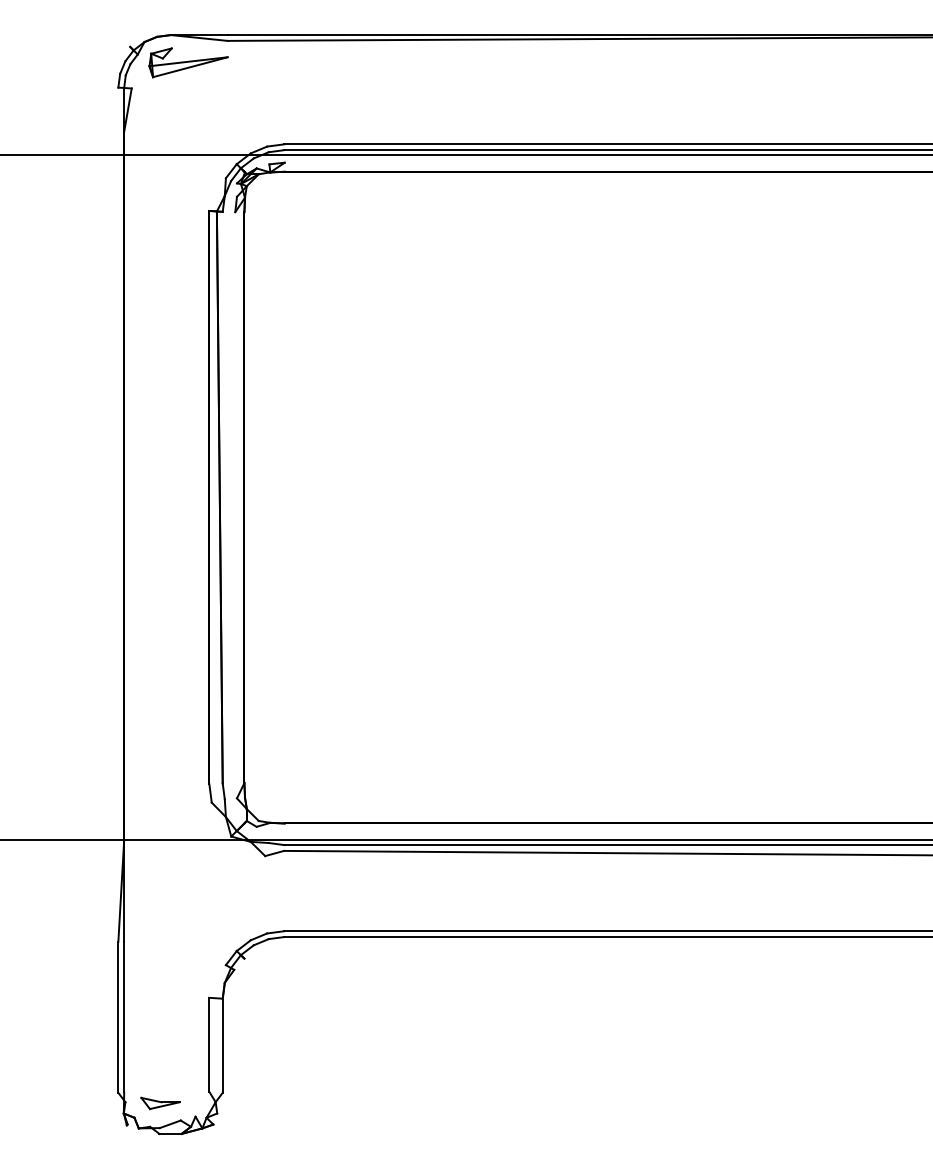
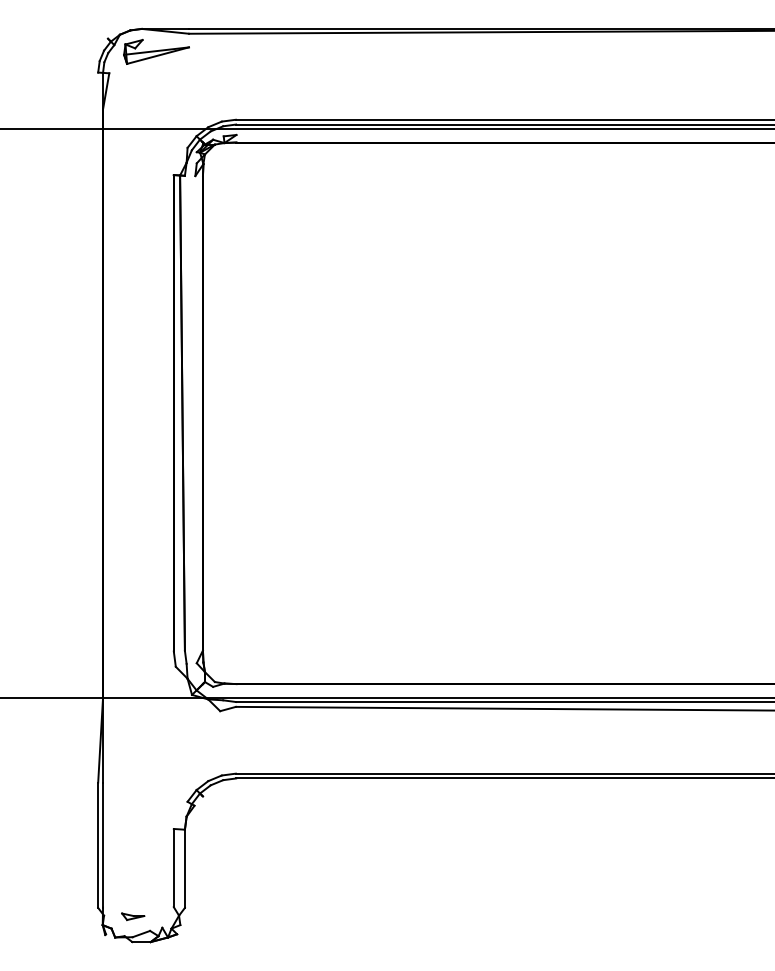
part: (160, 1103) -> (133, 916), size x0.7

